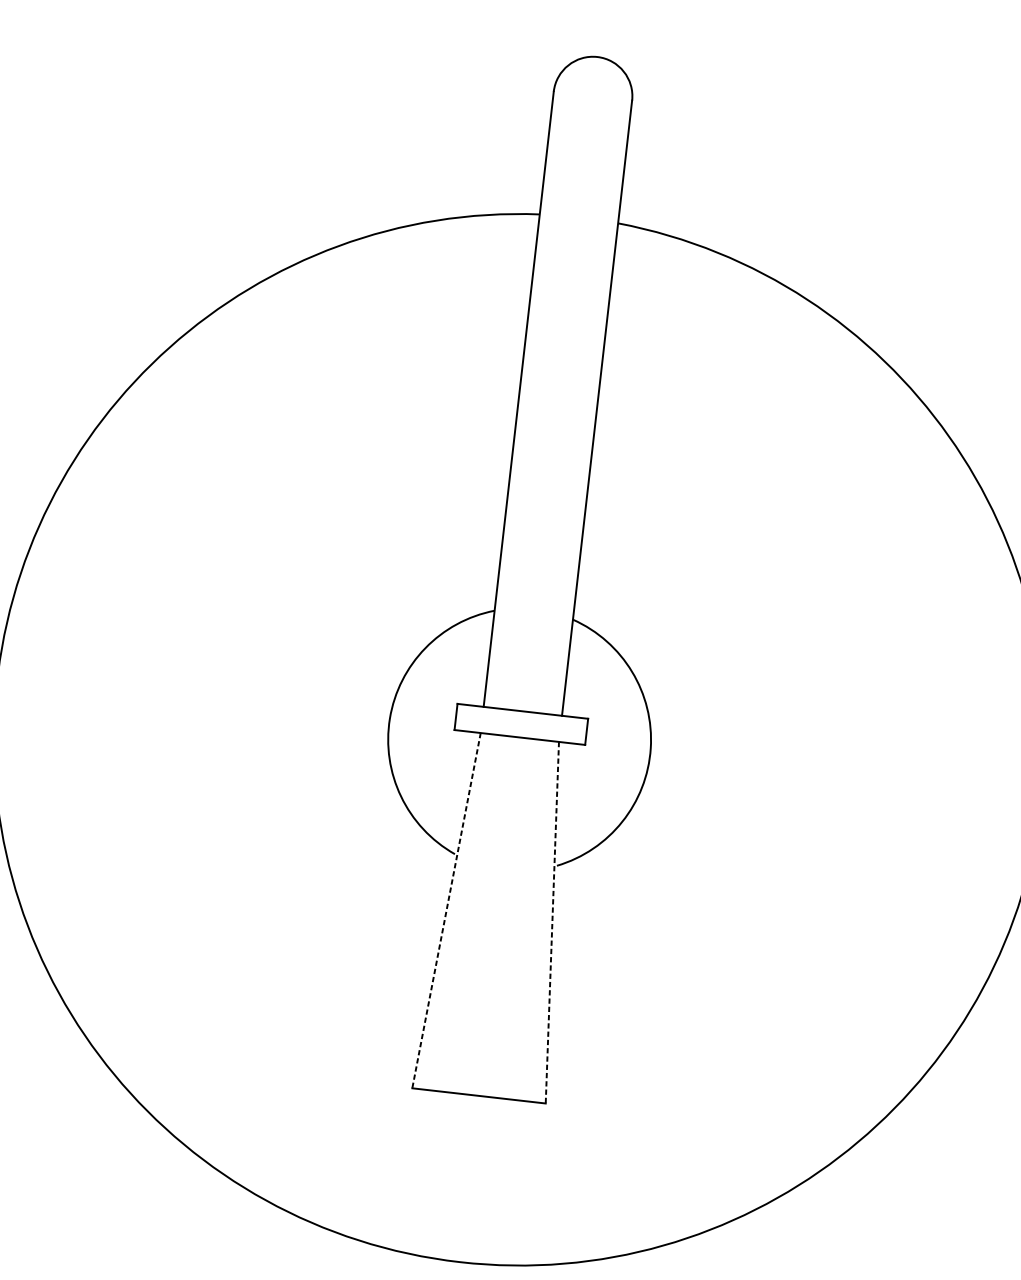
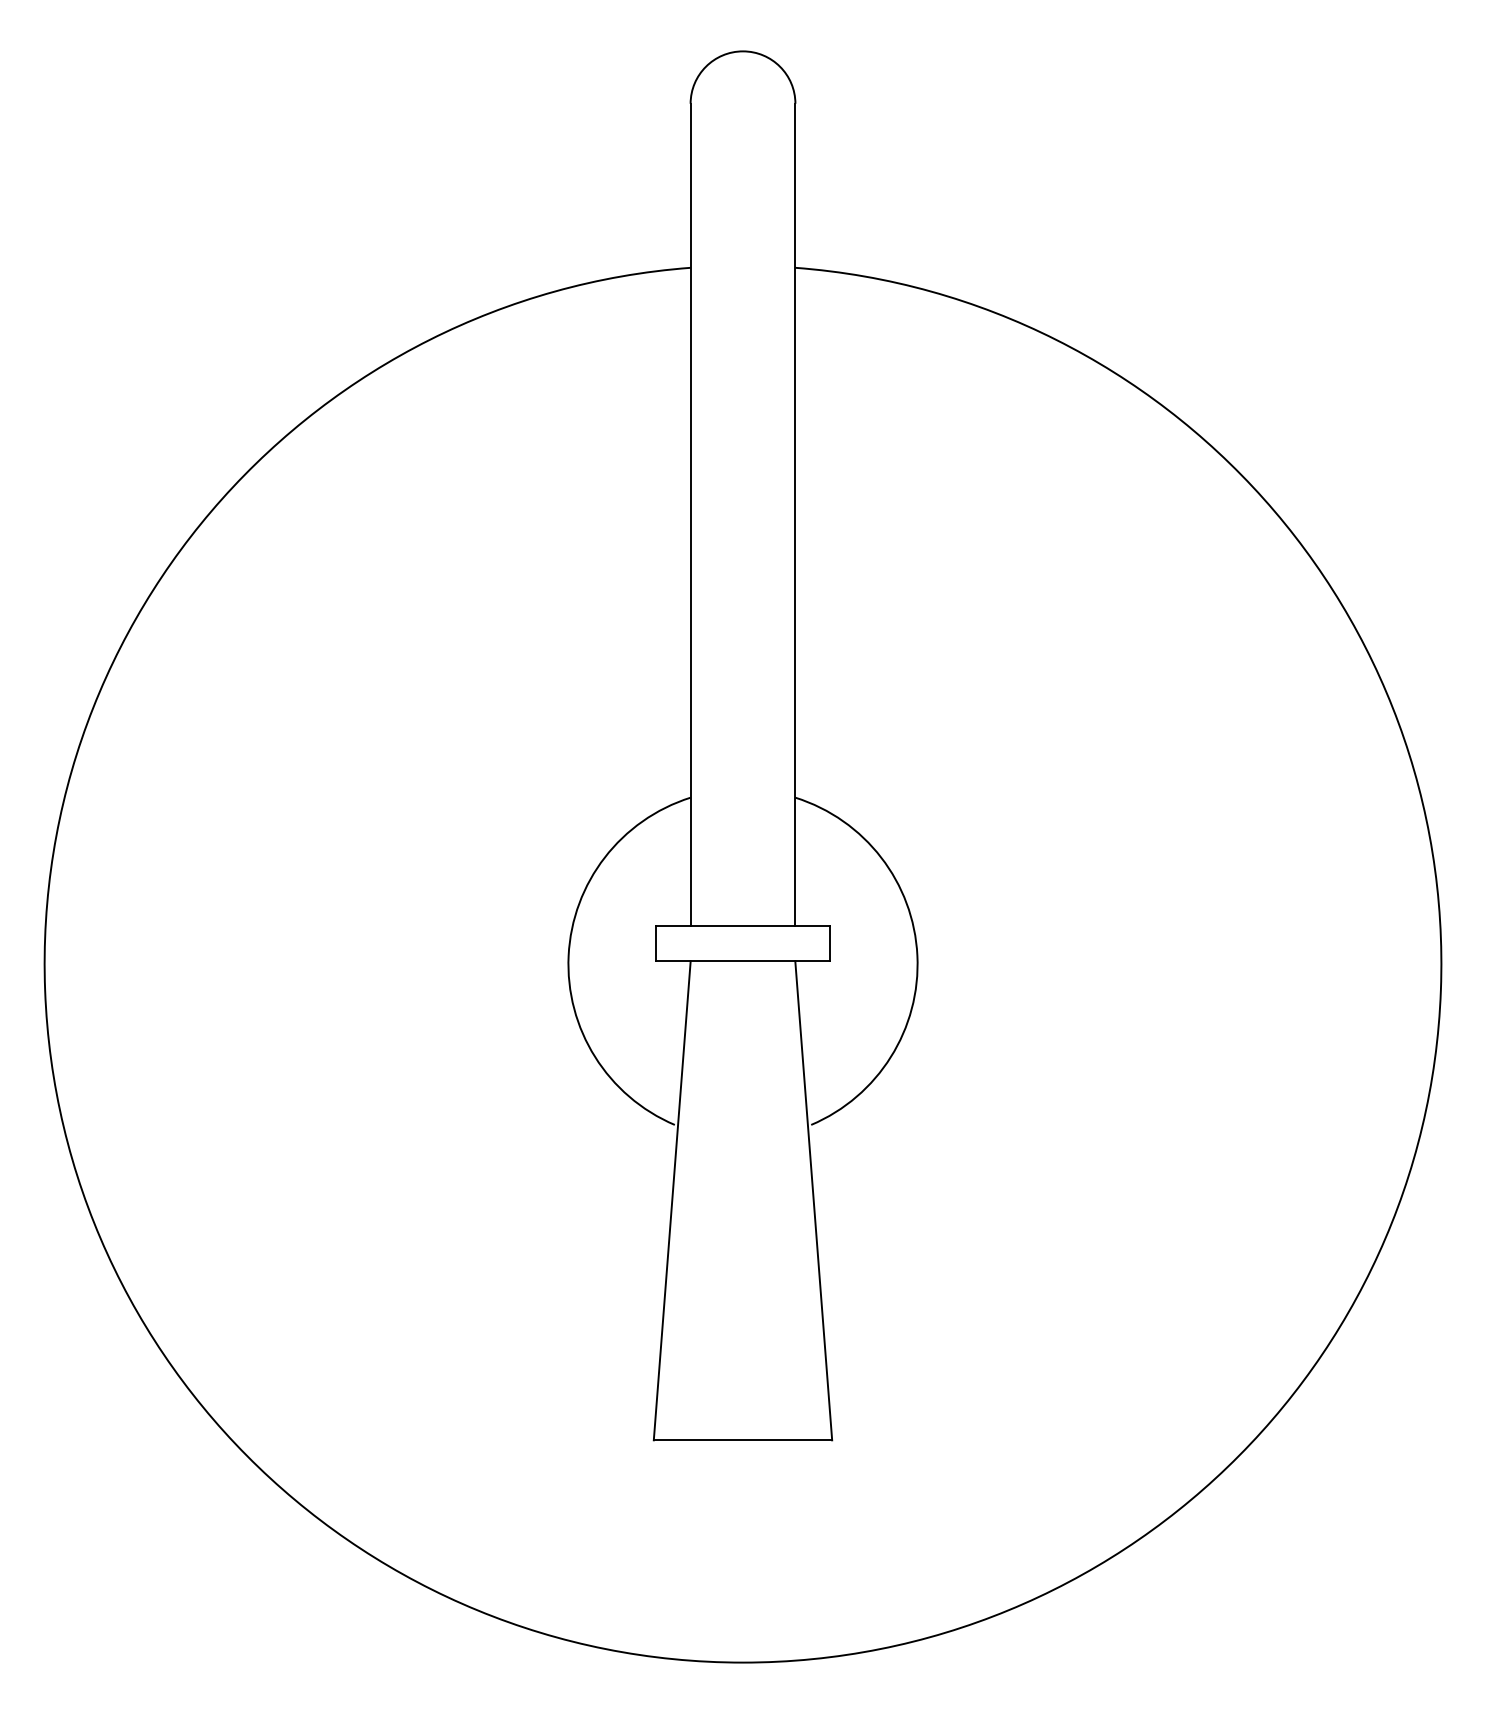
line: (446, 911) -> (672, 1201), dashed -> solid
line: (552, 923) -> (813, 1201), dashed -> solid

